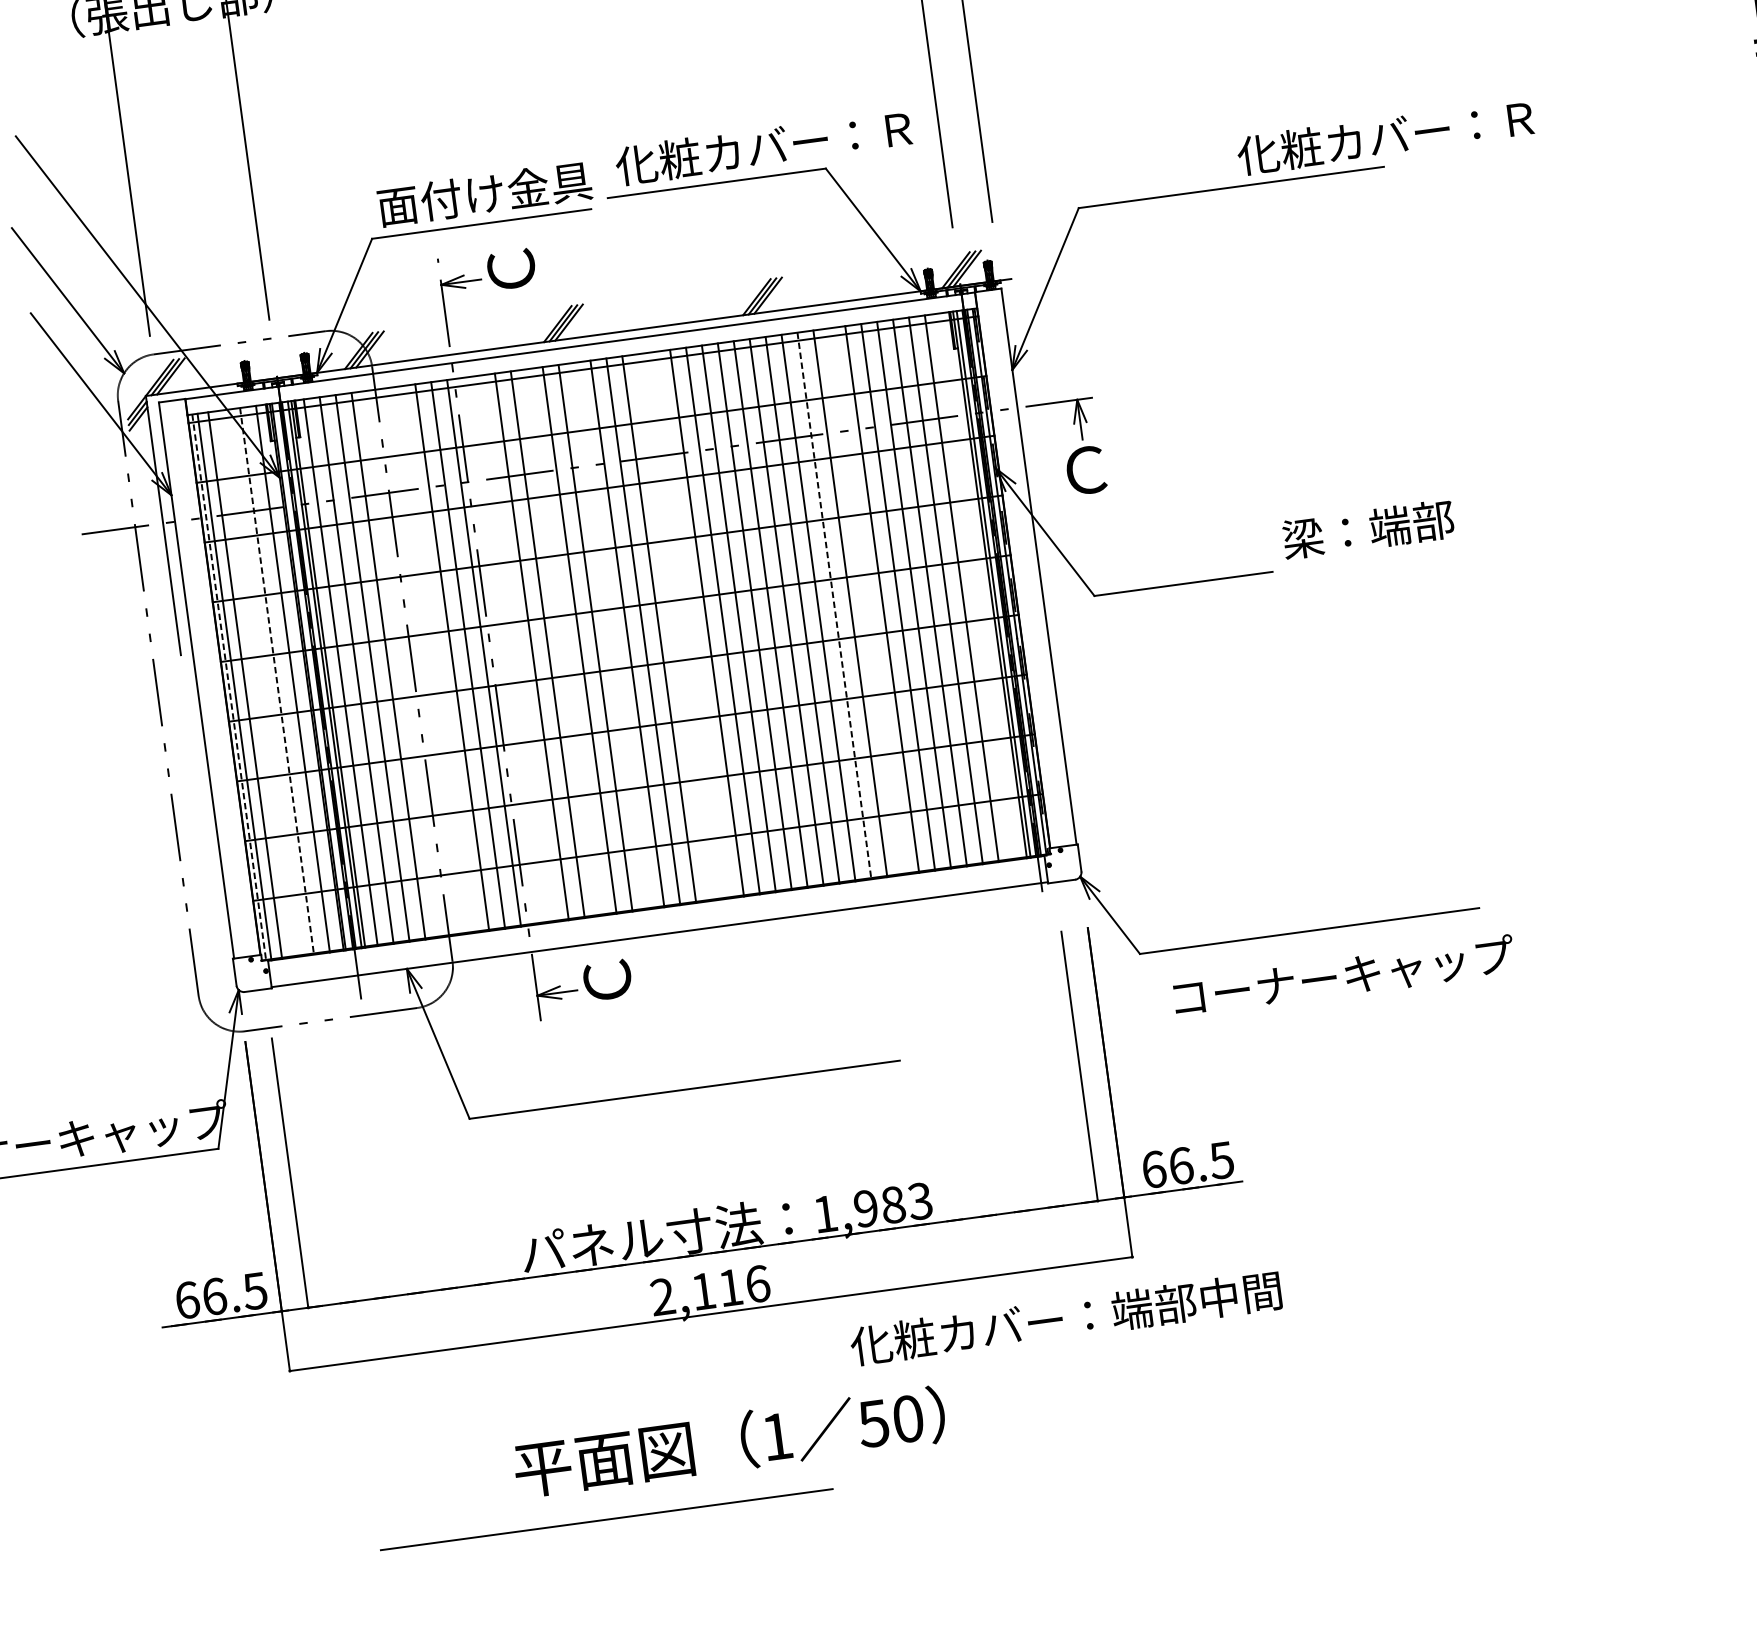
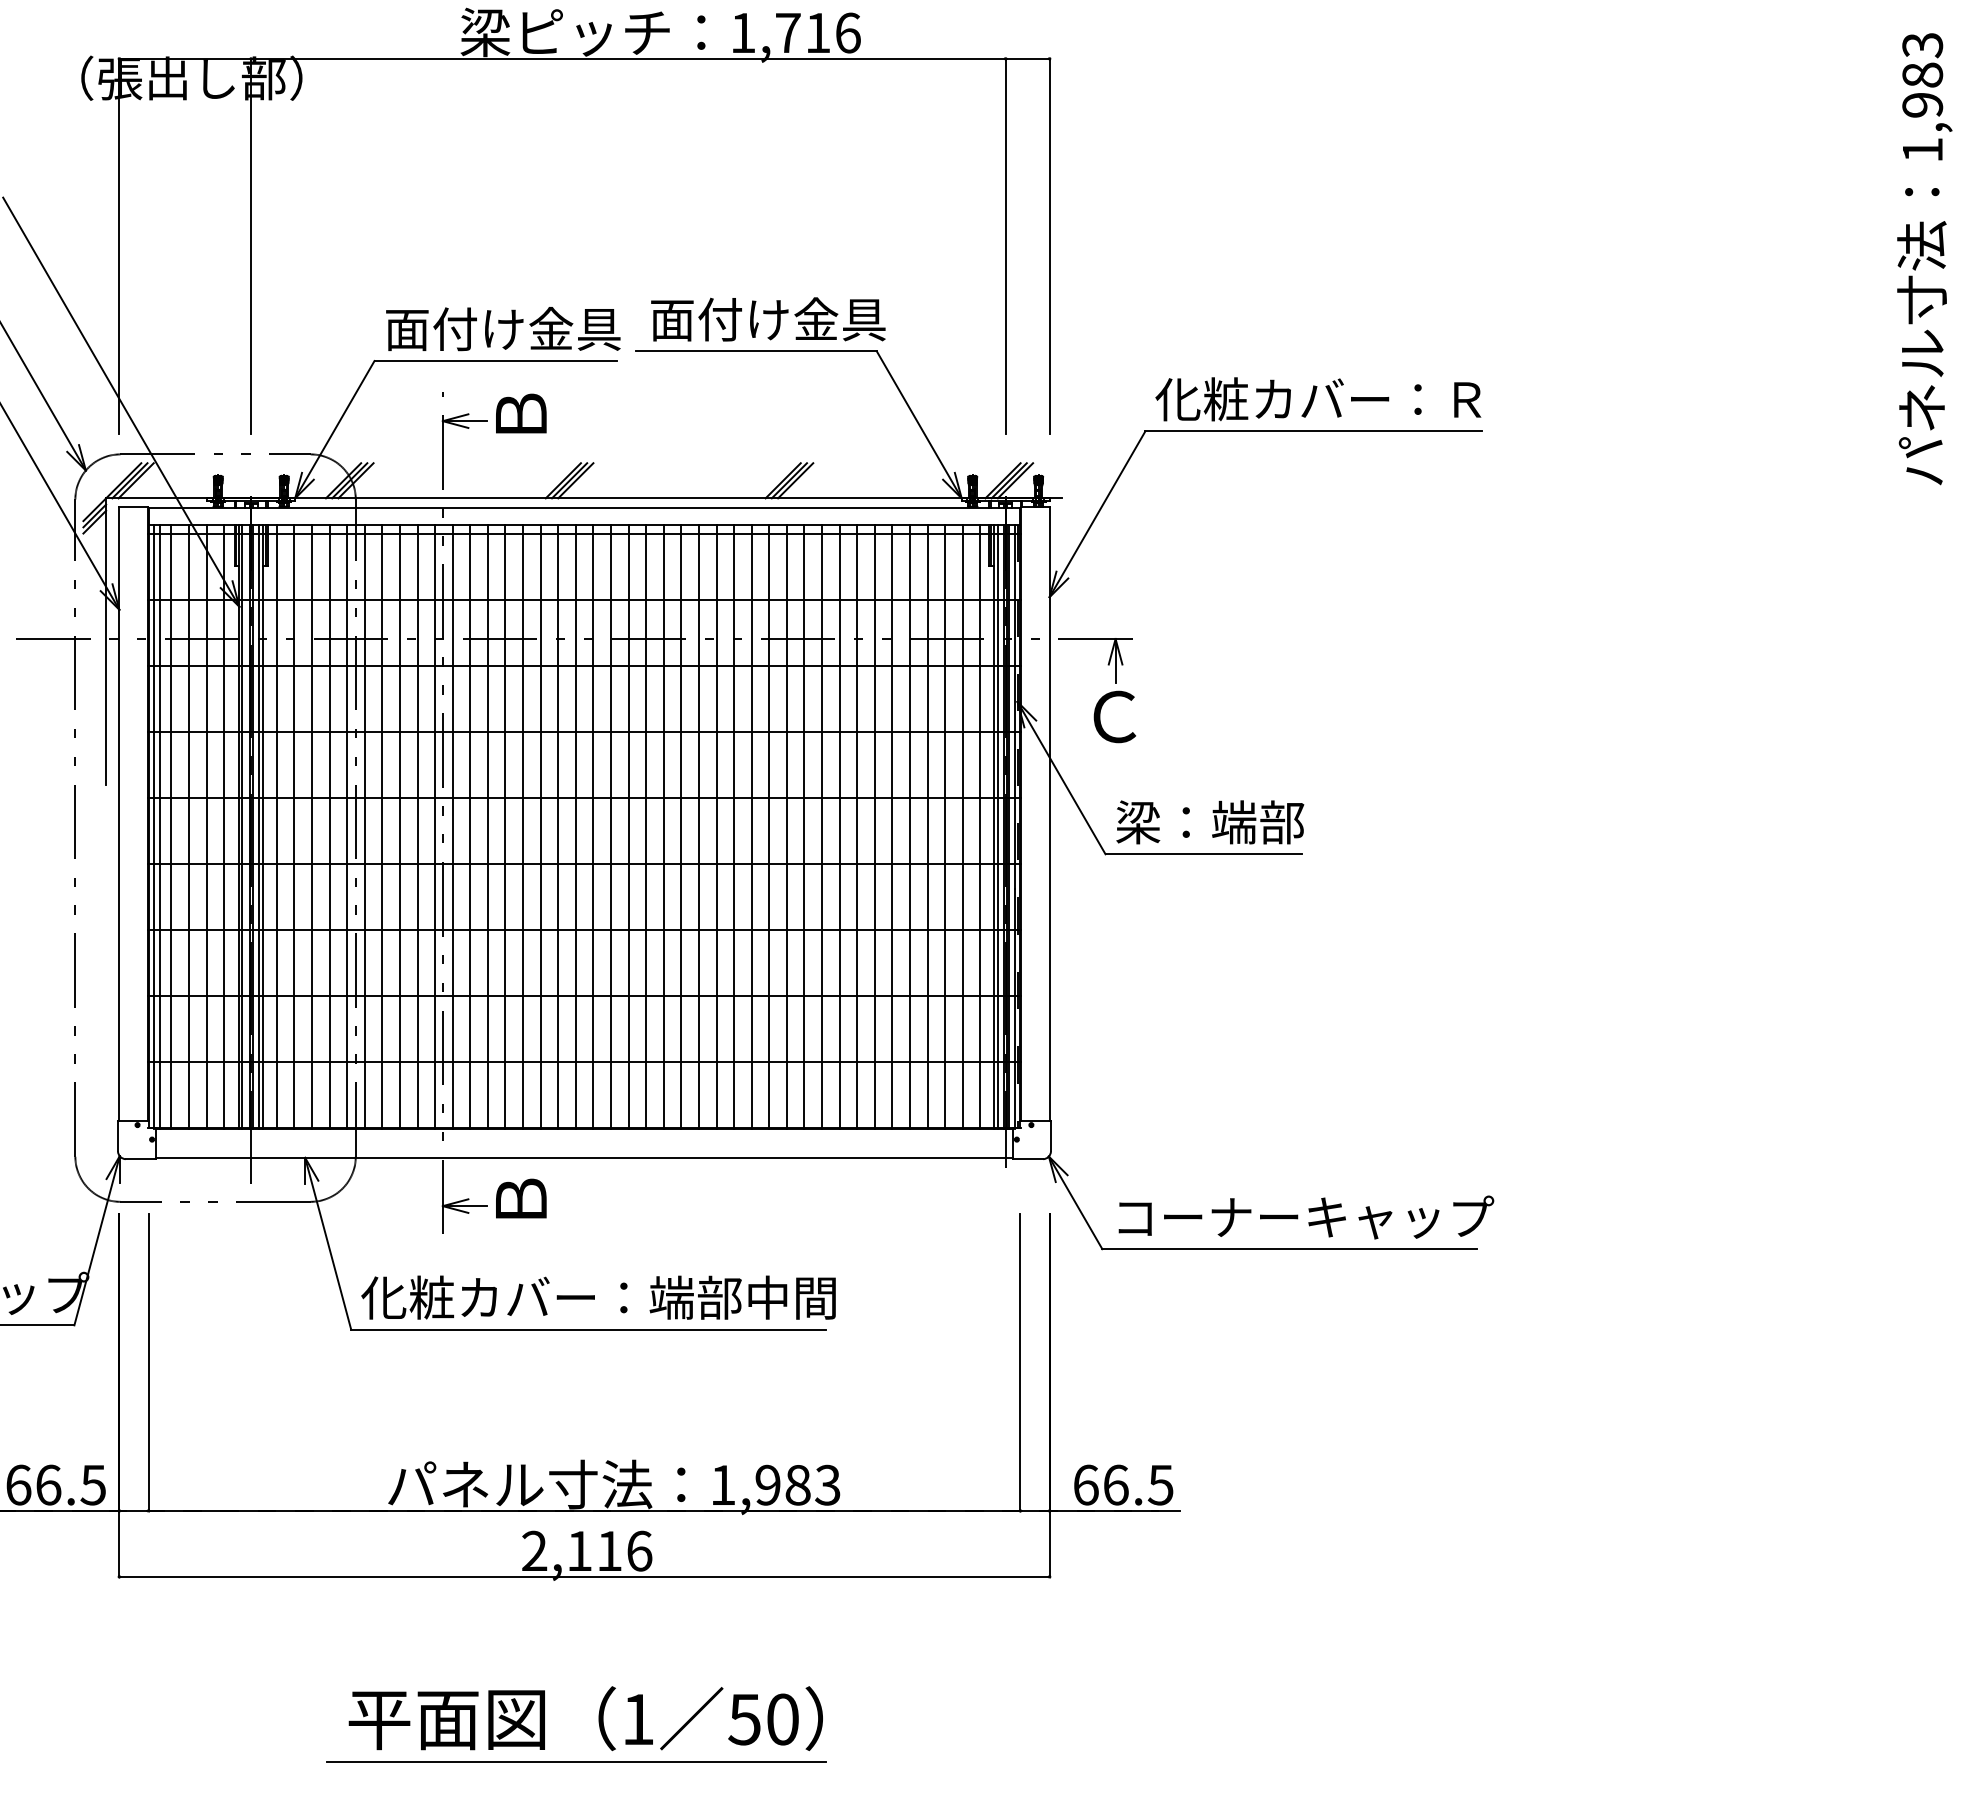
text: (1385, 137) -> (1318, 399), moved
text: (763, 147) -> (812, 319), 化粧カバー：Ｒ -> 面付け金具
text: (511, 269) -> (521, 414), Ｃ -> Ｂ
text: (1368, 529) -> (1210, 822), moved
line: (977, 586) -> (980, 826), added
line: (866, 601) -> (857, 826), added
line: (834, 606) -> (822, 827), dashed -> solid
line: (690, 624) -> (663, 826), added
line: (675, 627) -> (646, 826), added
line: (611, 635) -> (575, 826), added
line: (564, 642) -> (523, 826), added
line: (516, 648) -> (470, 826), added
line: (499, 650) -> (452, 826), added
line: (436, 659) -> (382, 826), added
line: (420, 661) -> (364, 826), added
line: (404, 663) -> (347, 826), added
line: (277, 681) -> (206, 827), dashed -> solid
line: (260, 683) -> (188, 826), added
line: (229, 688) -> (153, 827), dashed -> solid
text: (1344, 976) -> (1306, 1217), moved
text: (607, 980) -> (521, 1199), Ｃ -> Ｂ
text: (1065, 1318) -> (598, 1297), moved
line: (606, 1518) -> (576, 1761), moved

